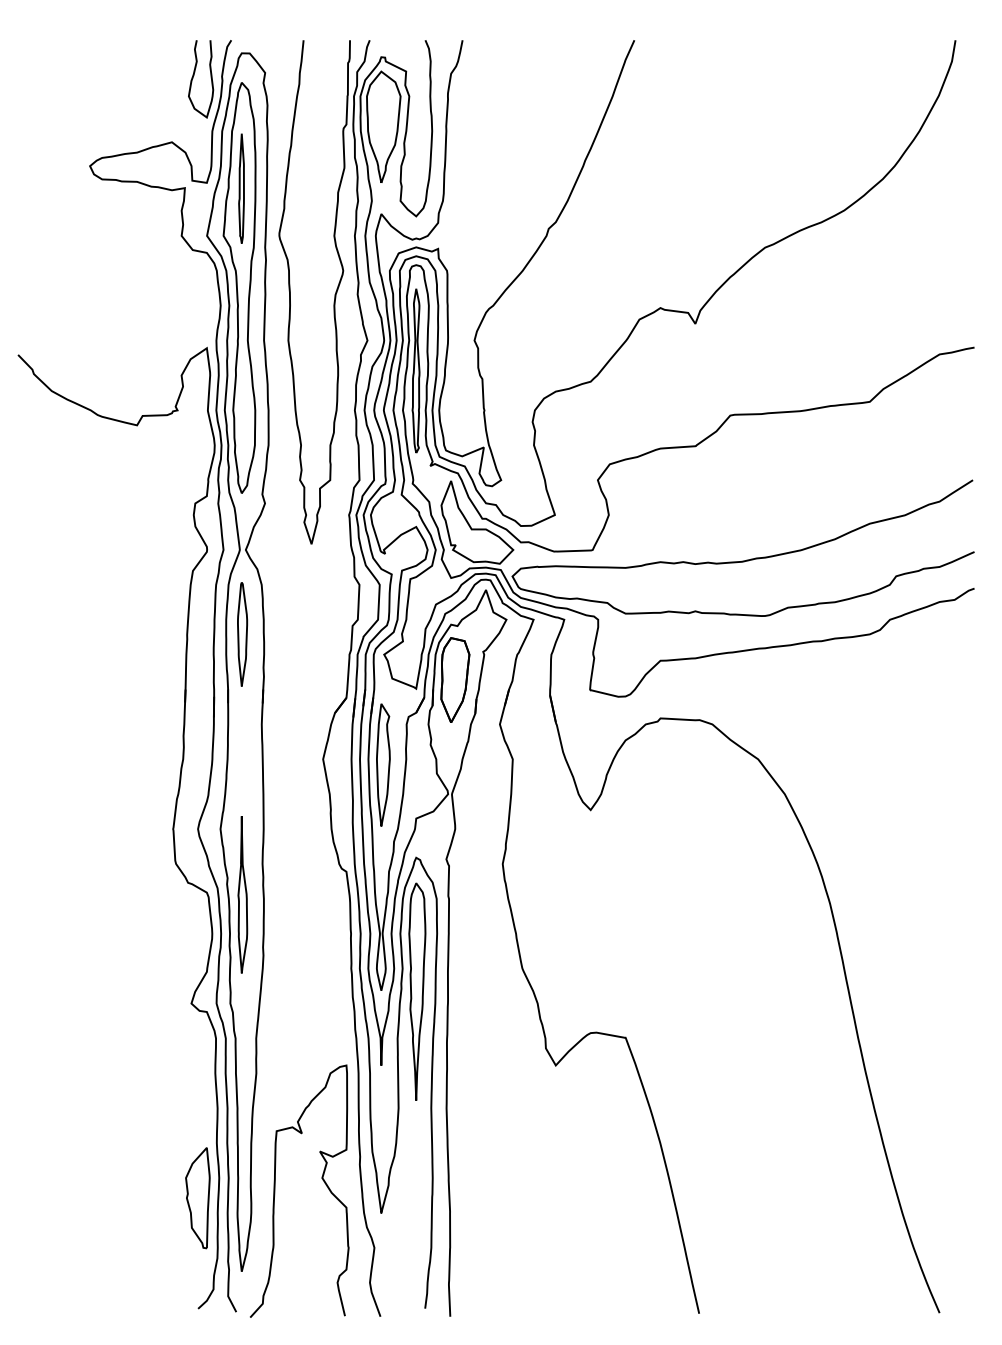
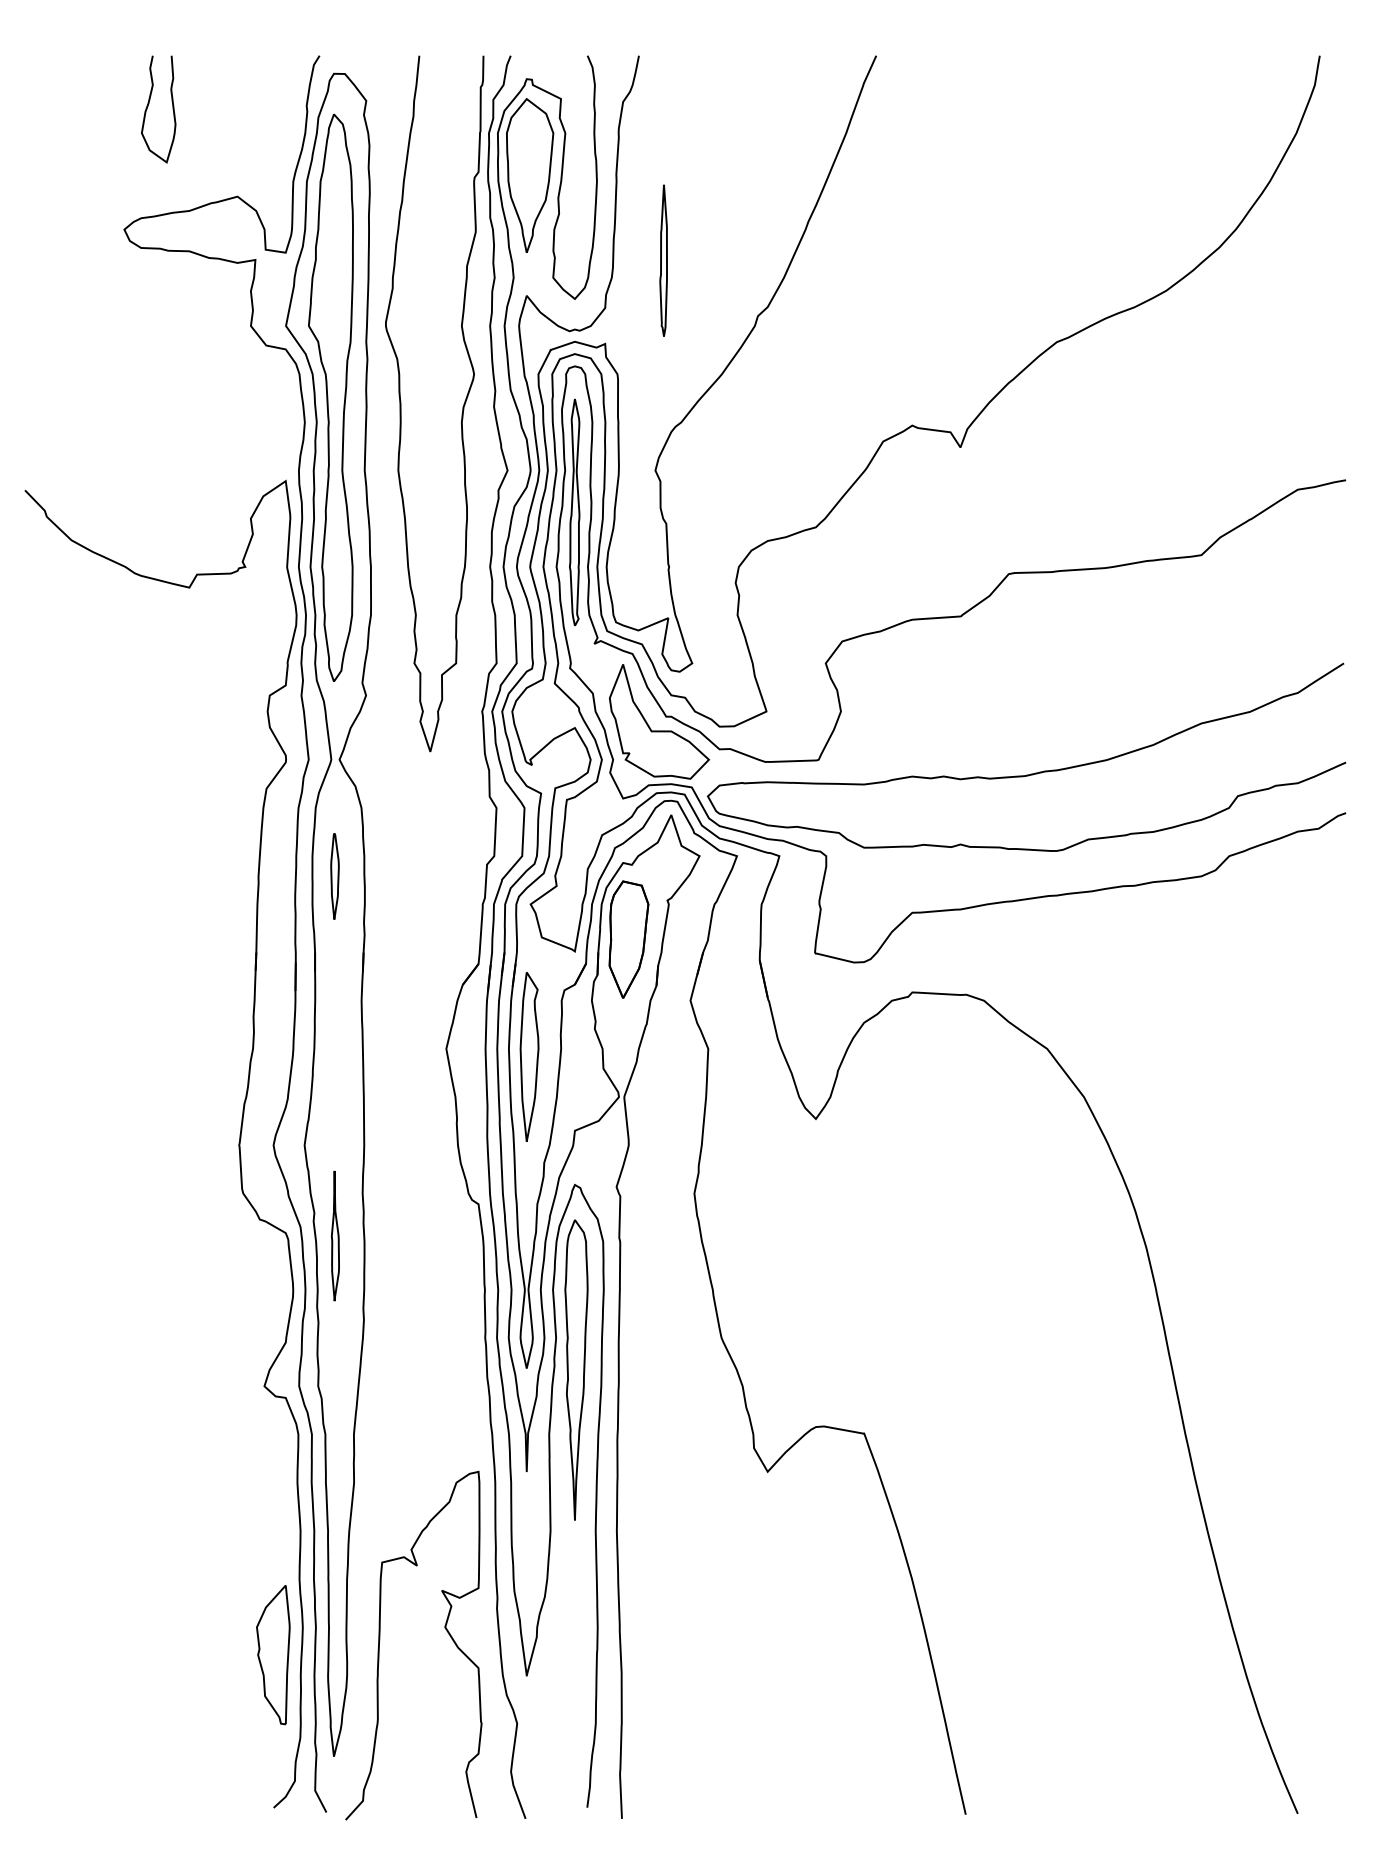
curve: (194, 75) -> (149, 104), moved
part: (241, 188) -> (663, 260), moved
part: (242, 634) -> (334, 876), size x0.6
part: (242, 894) -> (335, 1235), size x0.6

